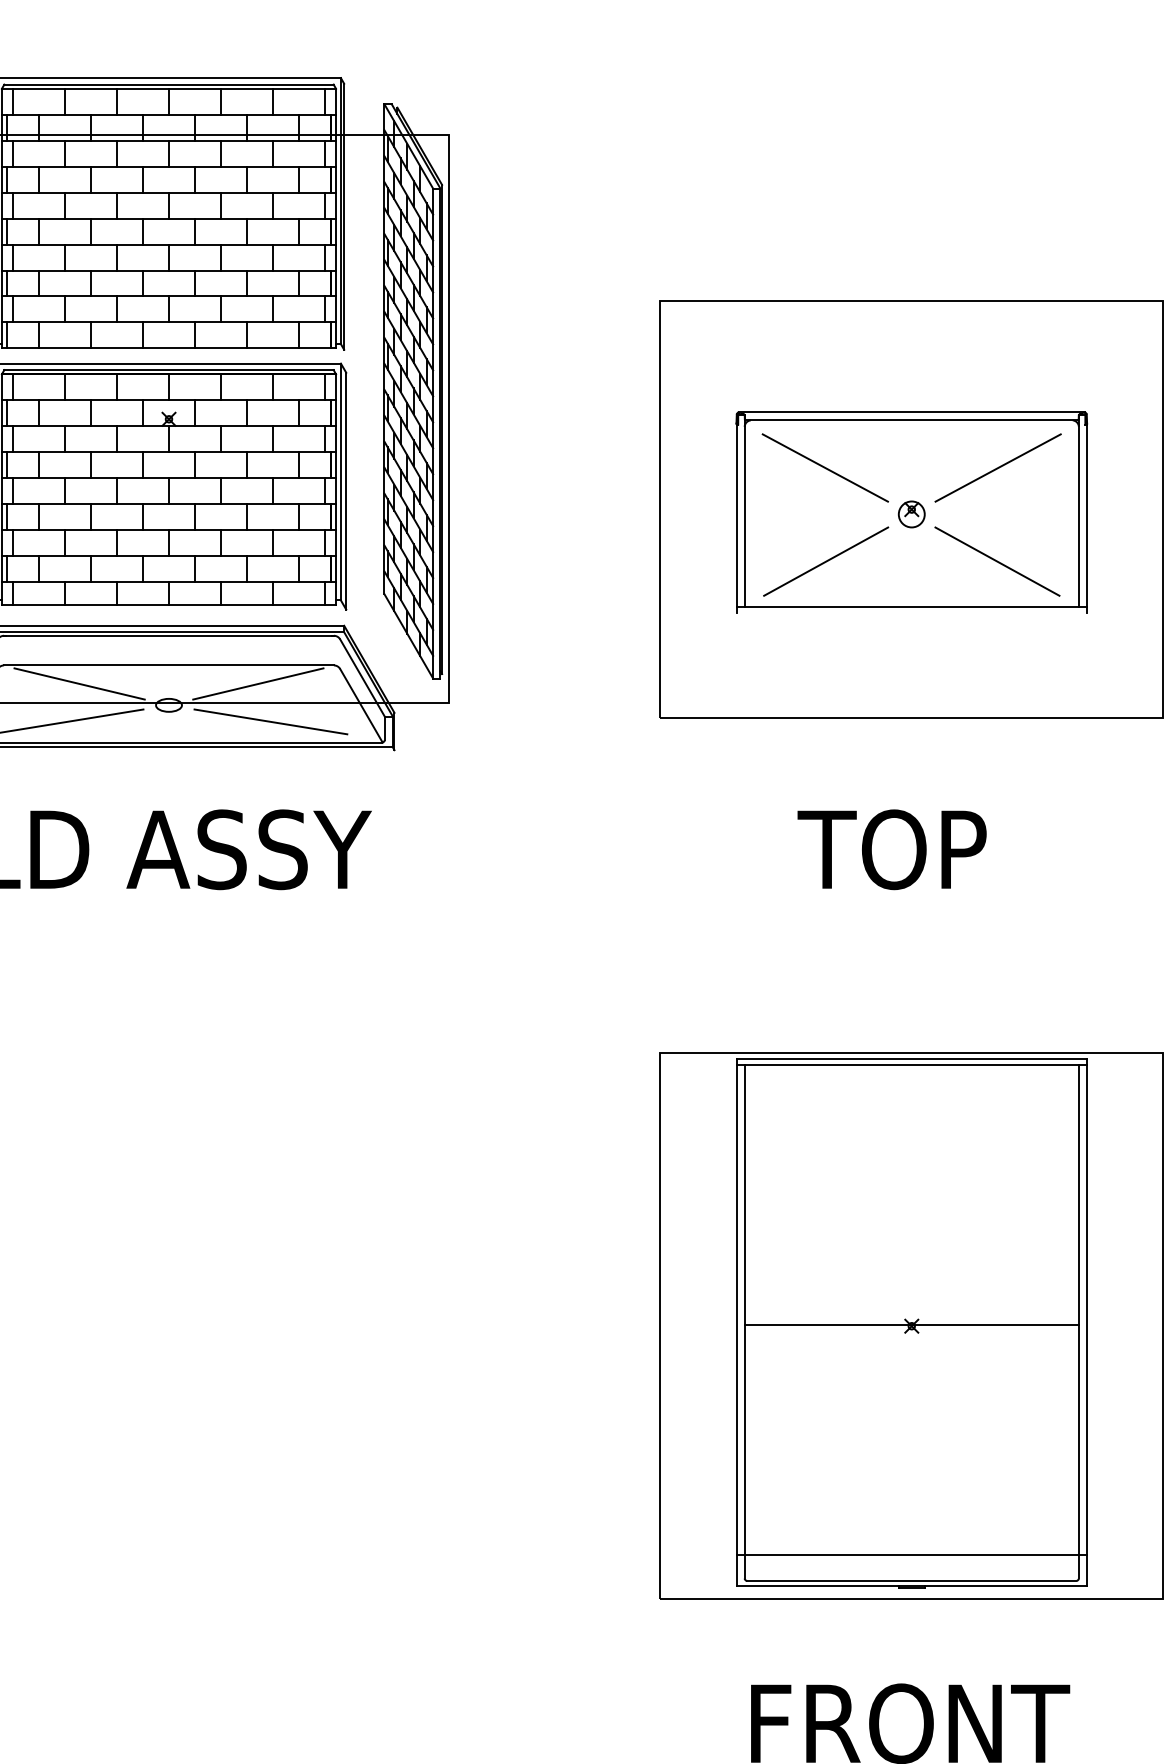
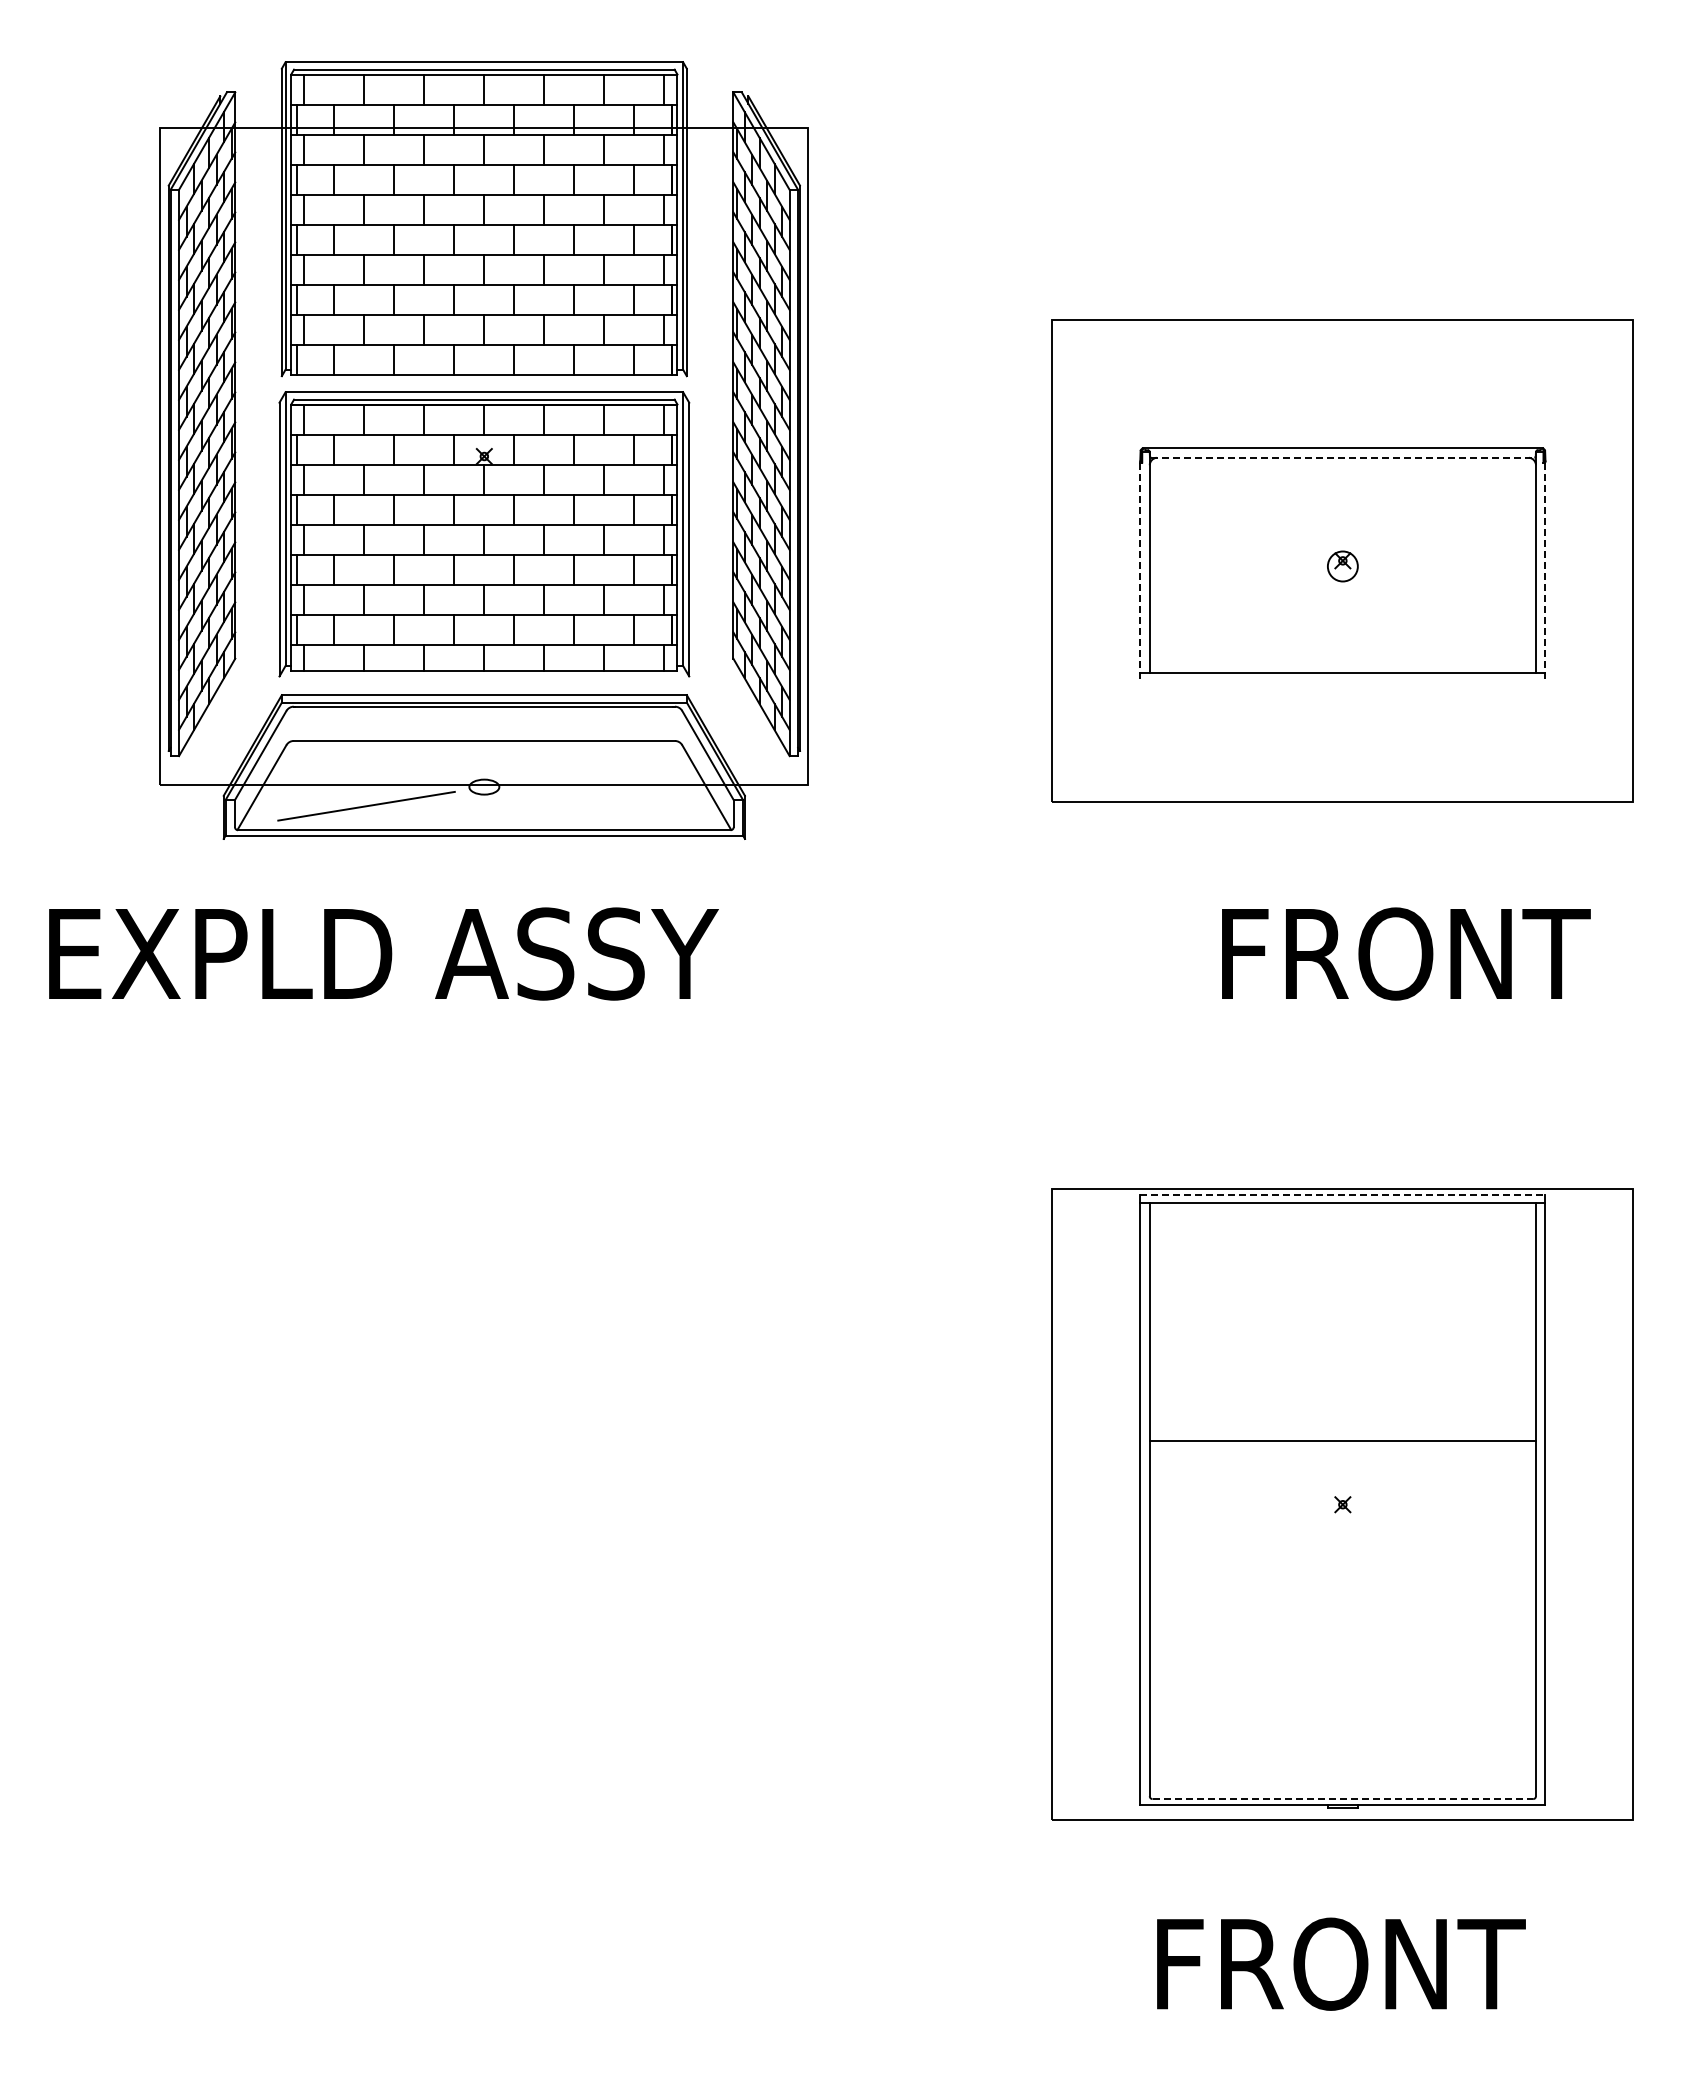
line: (911, 420) -> (1342, 457), solid -> dashed
line: (824, 467) -> (1242, 512), removed
line: (997, 467) -> (1442, 512), removed
line: (736, 519) -> (1140, 572), solid -> dashed
line: (1087, 519) -> (1545, 572), solid -> dashed
line: (825, 561) -> (1243, 620), removed
line: (997, 561) -> (1441, 620), removed
line: (79, 684) -> (380, 762), removed
line: (258, 684) -> (587, 762), removed
line: (270, 721) -> (601, 805), removed
text: (961, 849) -> (1400, 953), TOP -> FRONT
line: (912, 1058) -> (1343, 1195), solid -> dashed
line: (911, 1324) -> (1342, 1440), moved
line: (911, 1555) -> (1342, 1769), removed
line: (912, 1581) -> (1343, 1799), solid -> dashed

